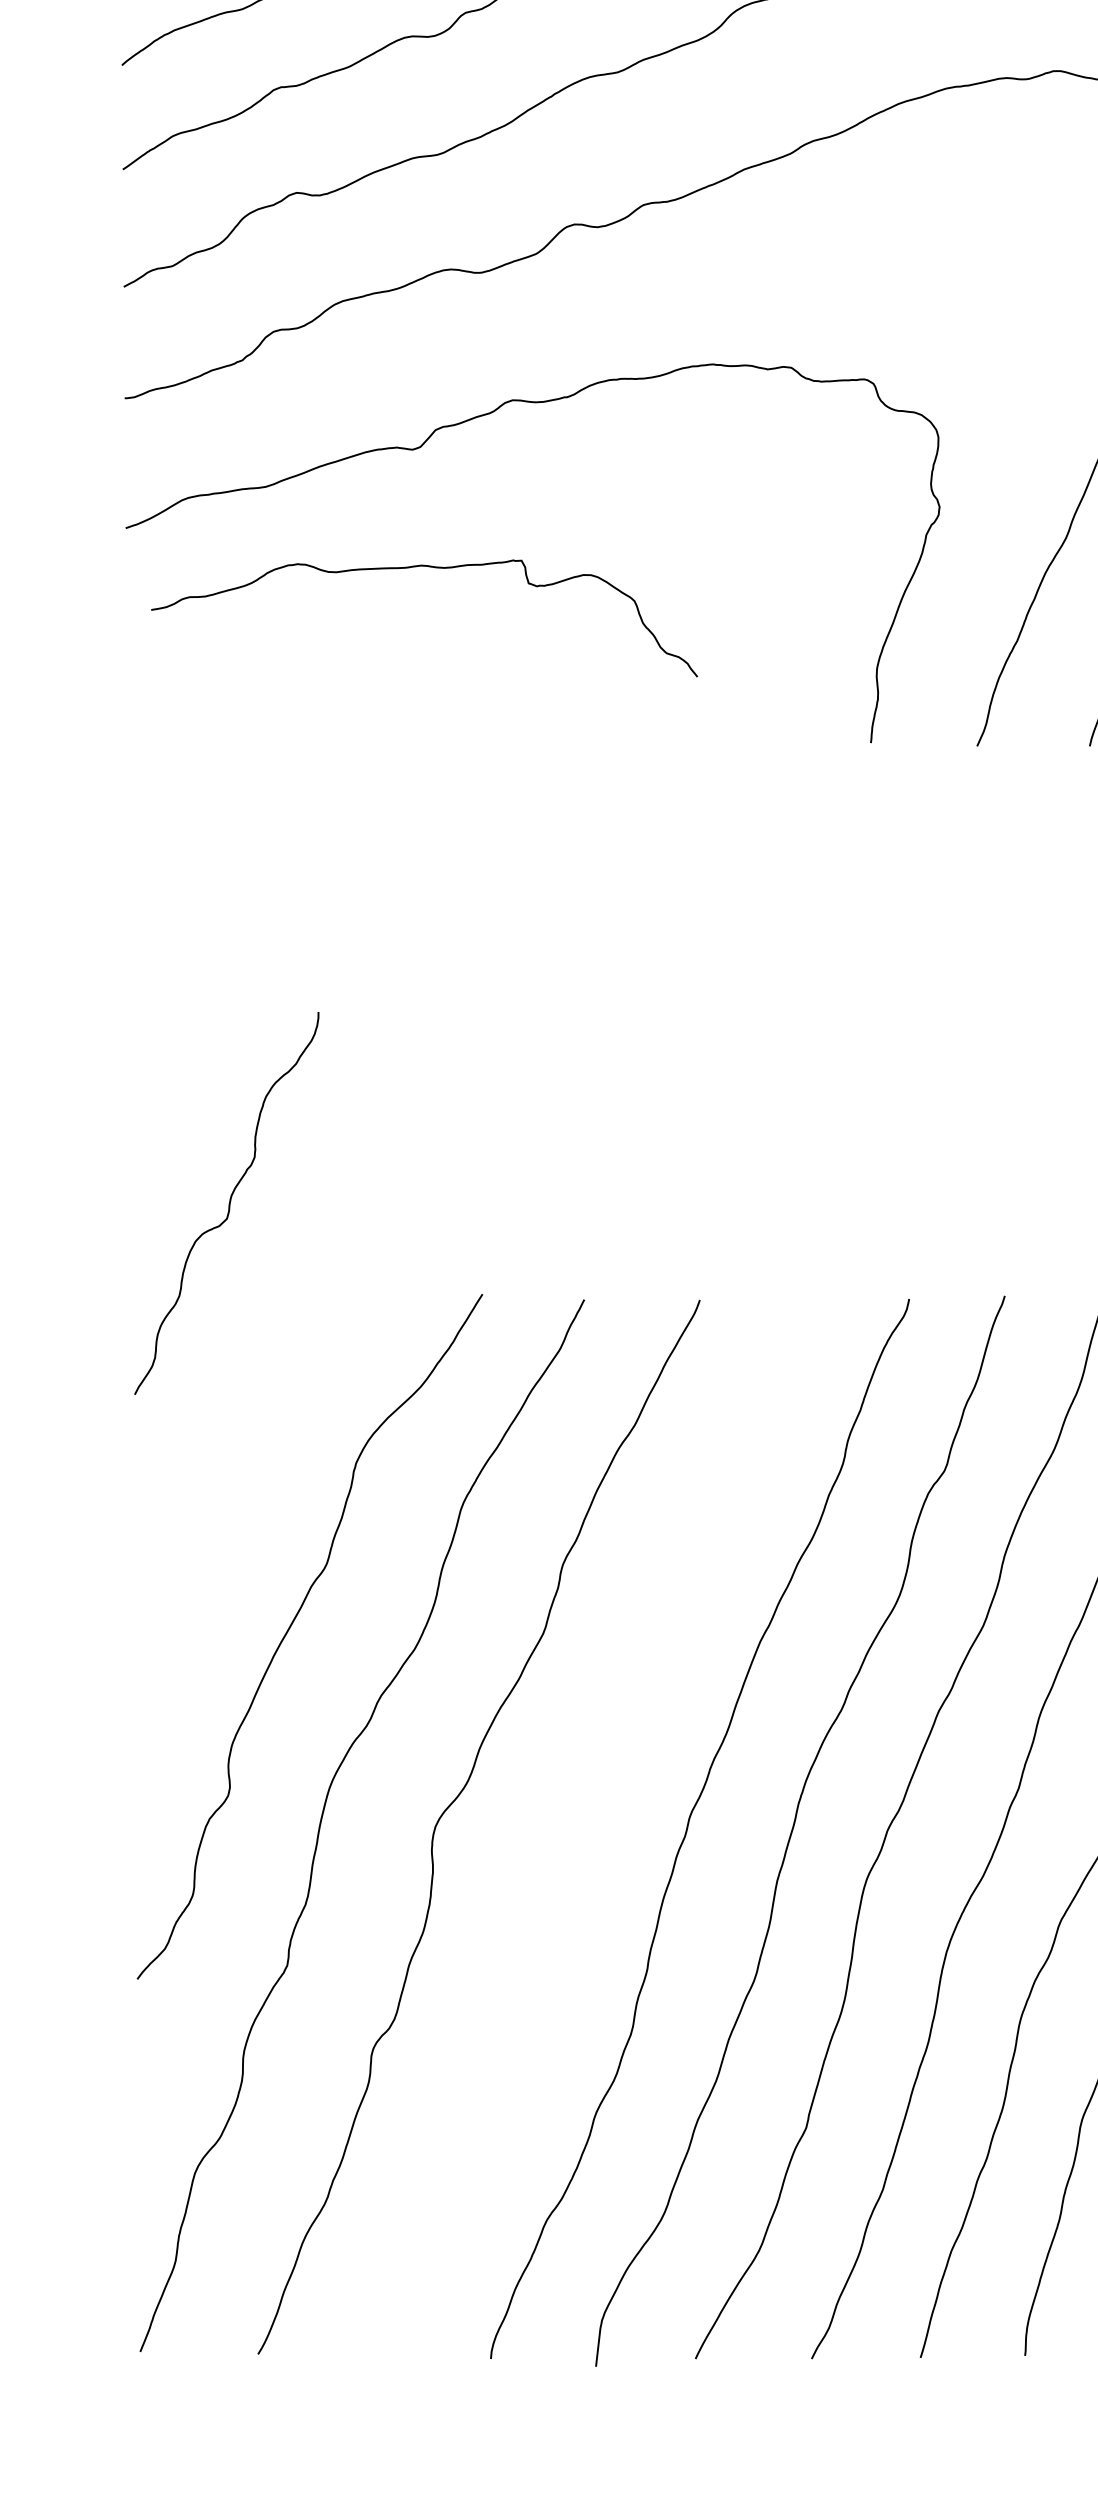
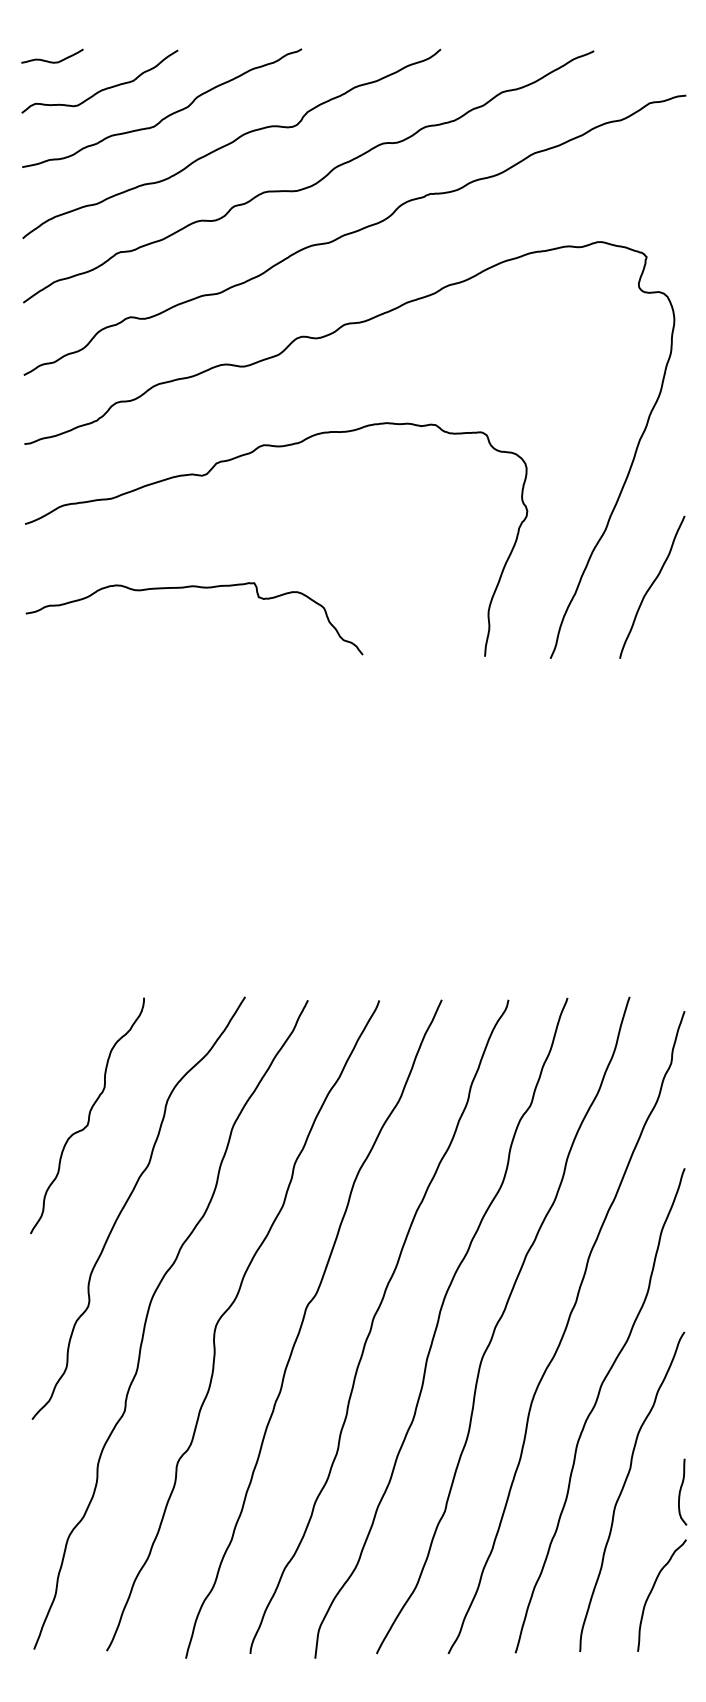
curve: (434, 569) -> (200, 588), moved
curve: (228, 1202) -> (88, 1115), moved
curve: (575, 1826) -> (302, 1325), added

